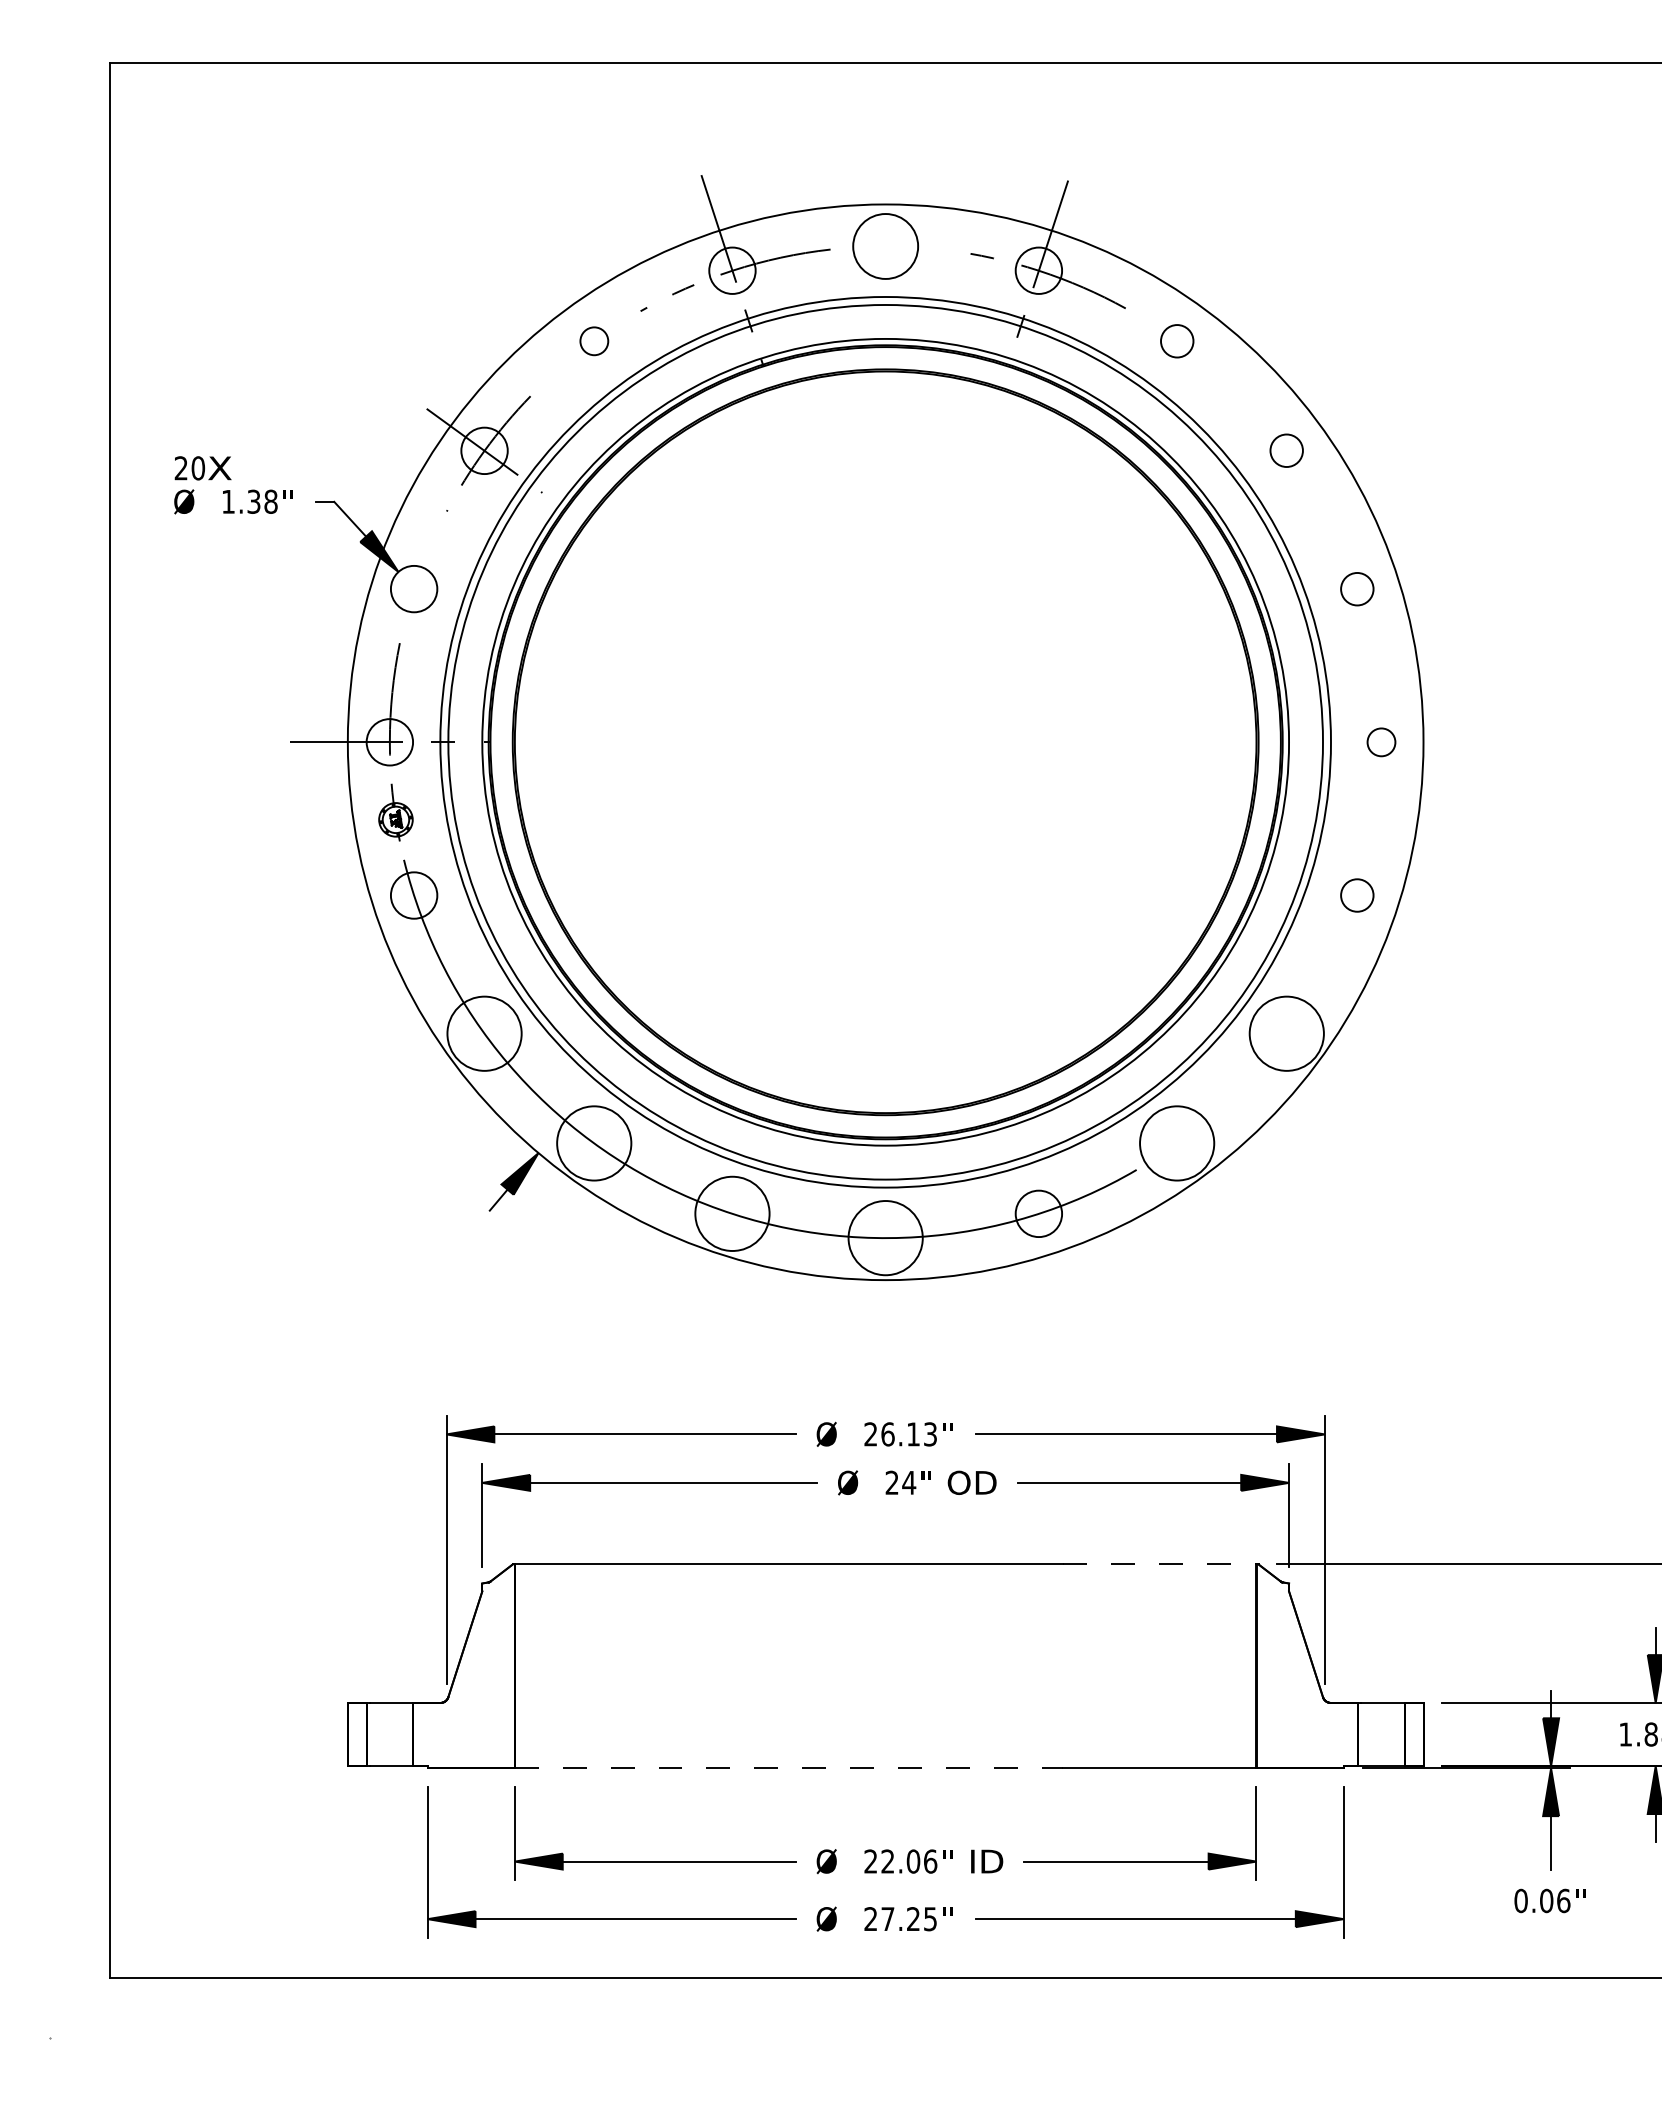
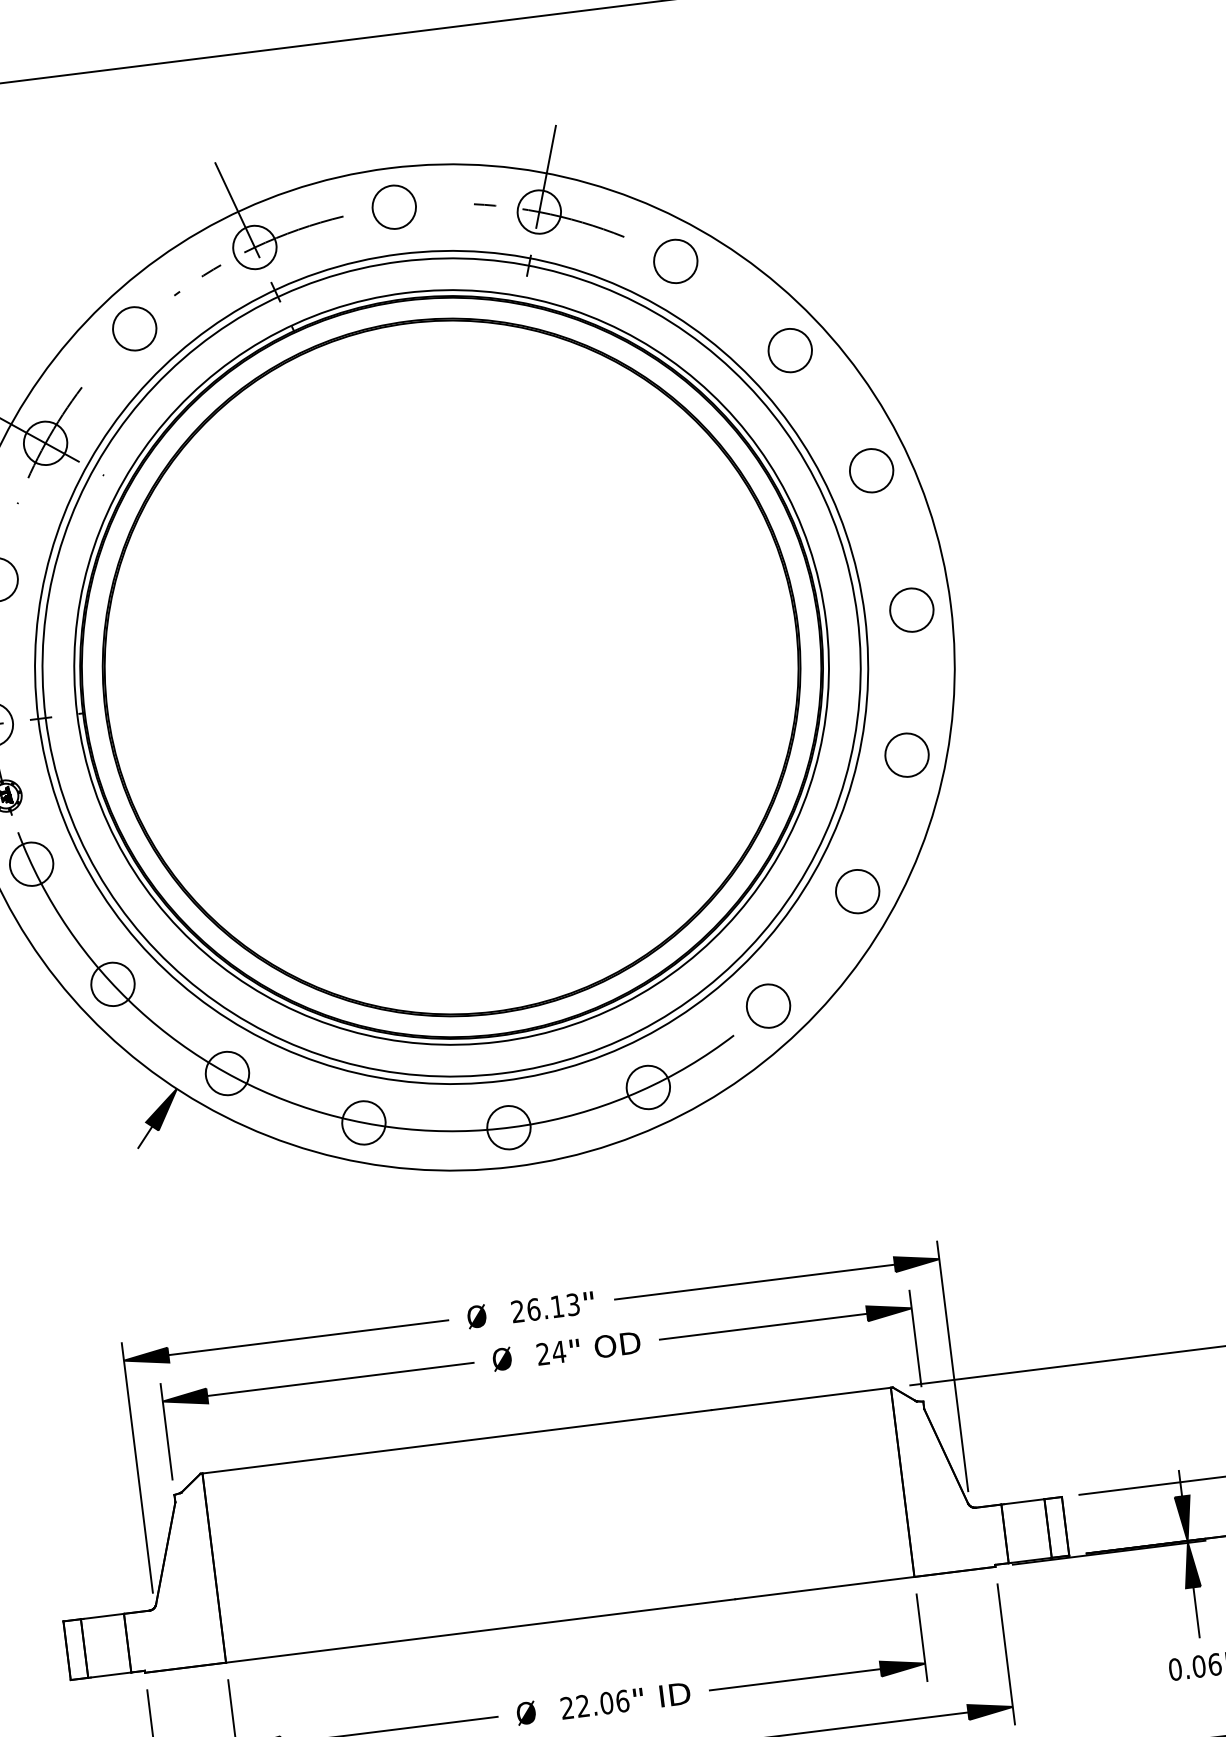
circle: (885, 246) -> (394, 207), size x0.71
circle: (594, 341) -> (135, 329), size x1.67
circle: (1177, 341) -> (676, 261), size x1.43
circle: (1286, 450) -> (789, 350), size x1.43
circle: (1357, 589) -> (871, 471), size x1.43
circle: (1381, 742) -> (911, 610), size x1.67
circle: (1357, 895) -> (907, 755), size x1.43
circle: (484, 1033) -> (112, 984), size x0.62
circle: (1286, 1033) -> (857, 891), size x0.62
circle: (594, 1143) -> (227, 1073), size x0.62
circle: (1176, 1143) -> (767, 1006), size x0.62
circle: (732, 1213) -> (363, 1122), size x0.62
circle: (885, 1237) -> (508, 1127), size x0.62
line: (1159, 1564) -> (800, 1399), dashed -> solid
line: (789, 1768) -> (480, 1631), dashed -> solid

